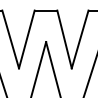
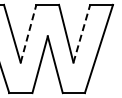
line: (26, 39) -> (28, 33), solid -> dashed
line: (79, 39) -> (81, 33), solid -> dashed

